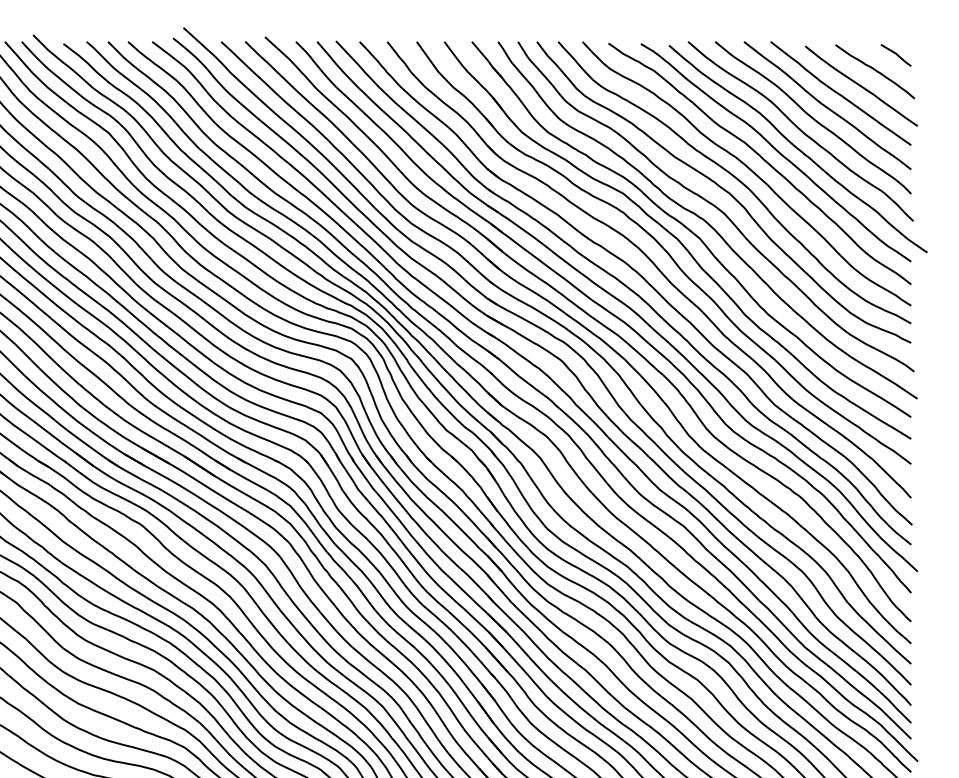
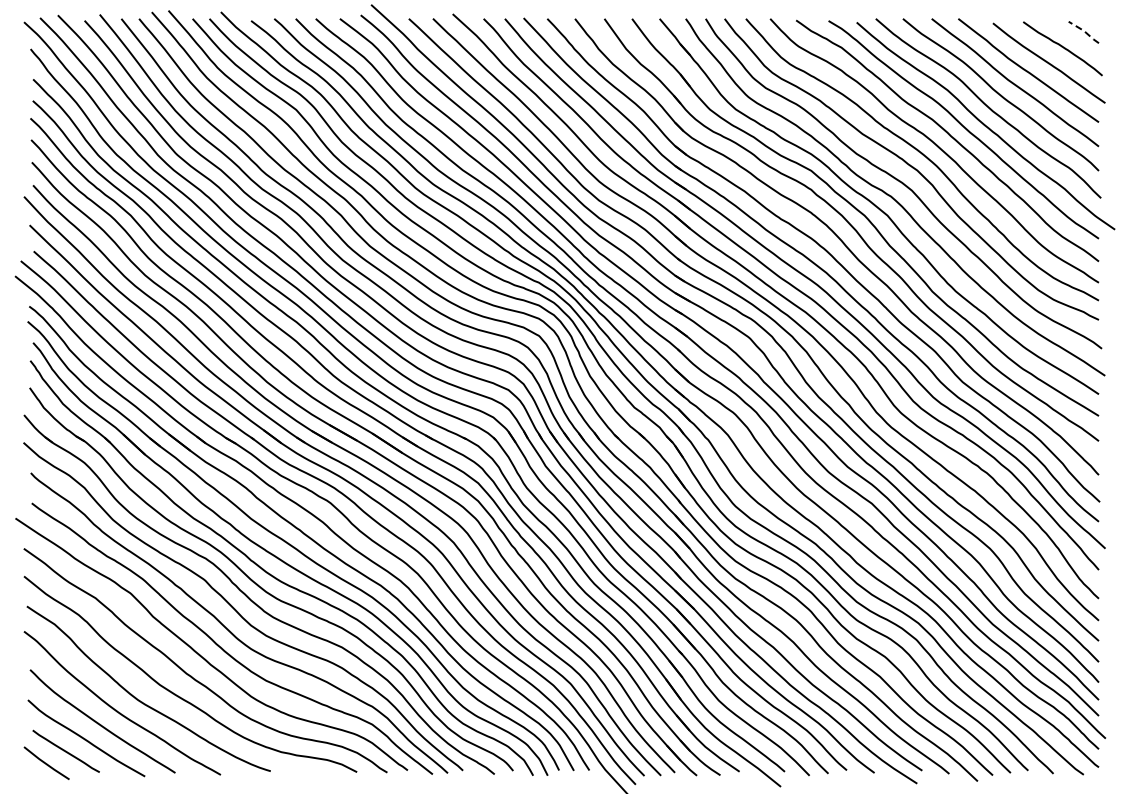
line: (896, 54) -> (1084, 31), solid -> dashed

